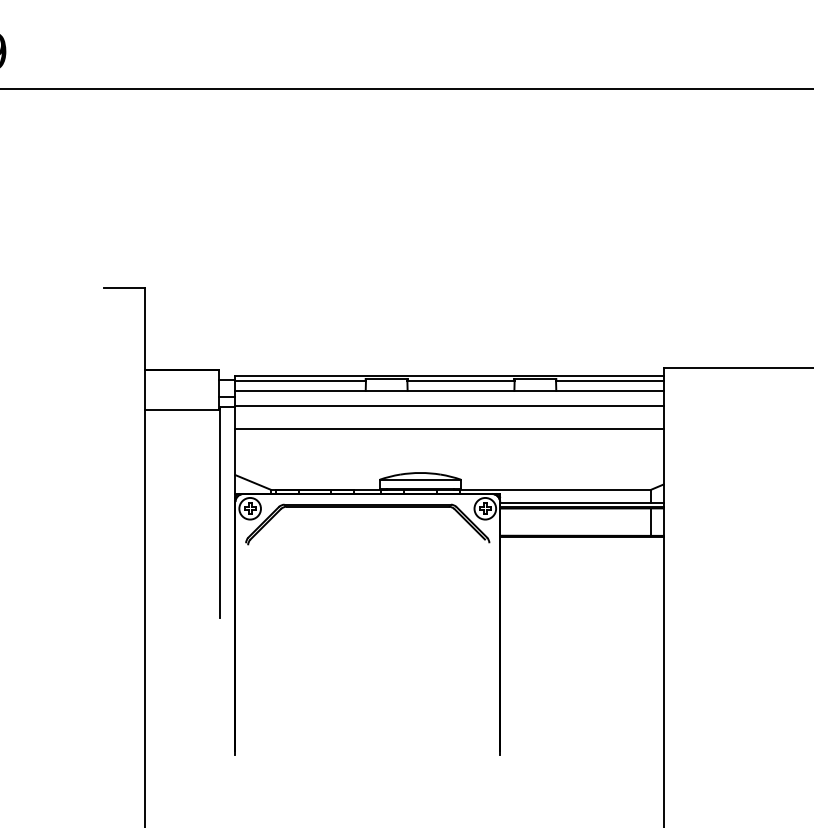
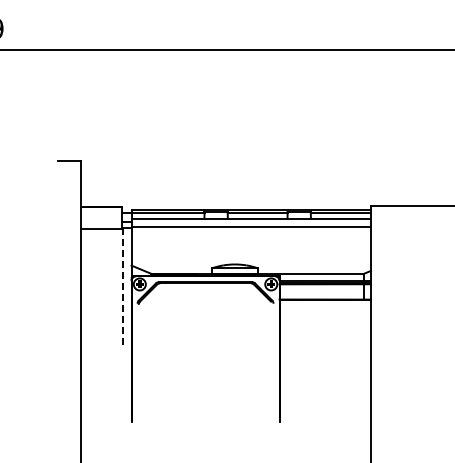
line: (448, 428) -> (250, 239), removed
line: (220, 512) -> (123, 286), solid -> dashed

